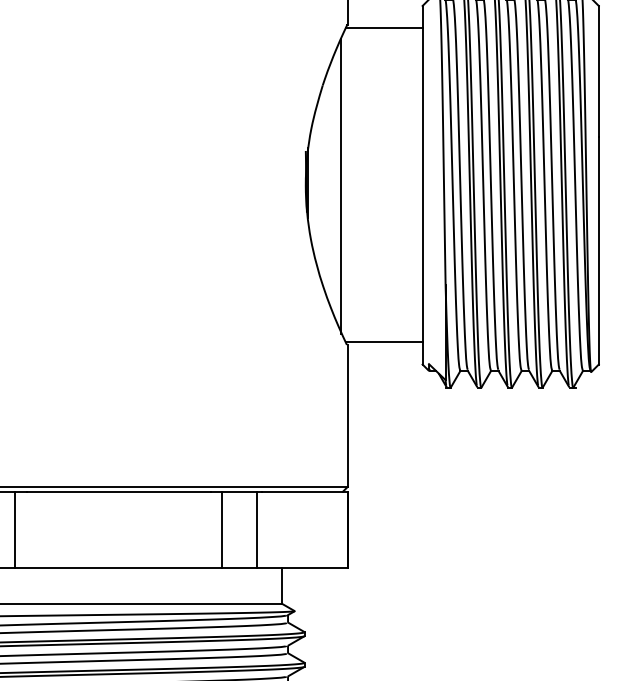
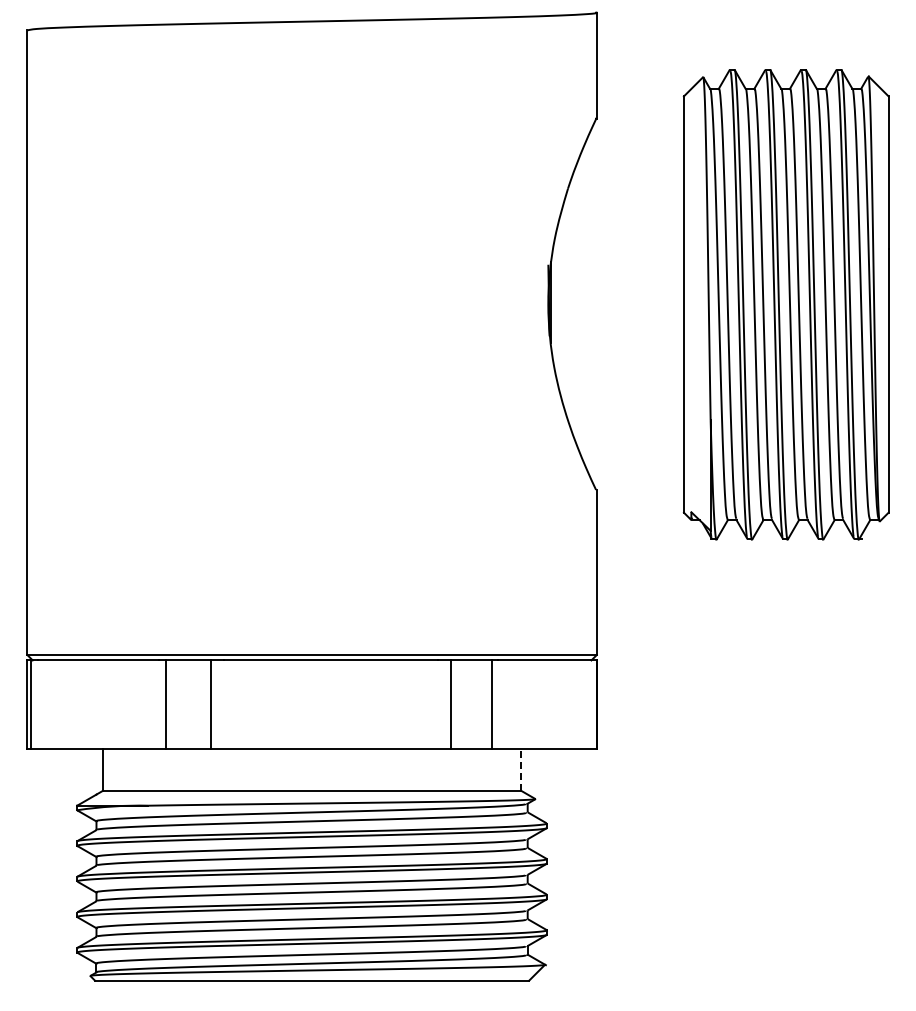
line: (383, 28) -> (638, 122), removed
line: (341, 186) -> (589, 305), removed
line: (383, 341) -> (638, 486), removed
line: (282, 586) -> (521, 770), solid -> dashed

